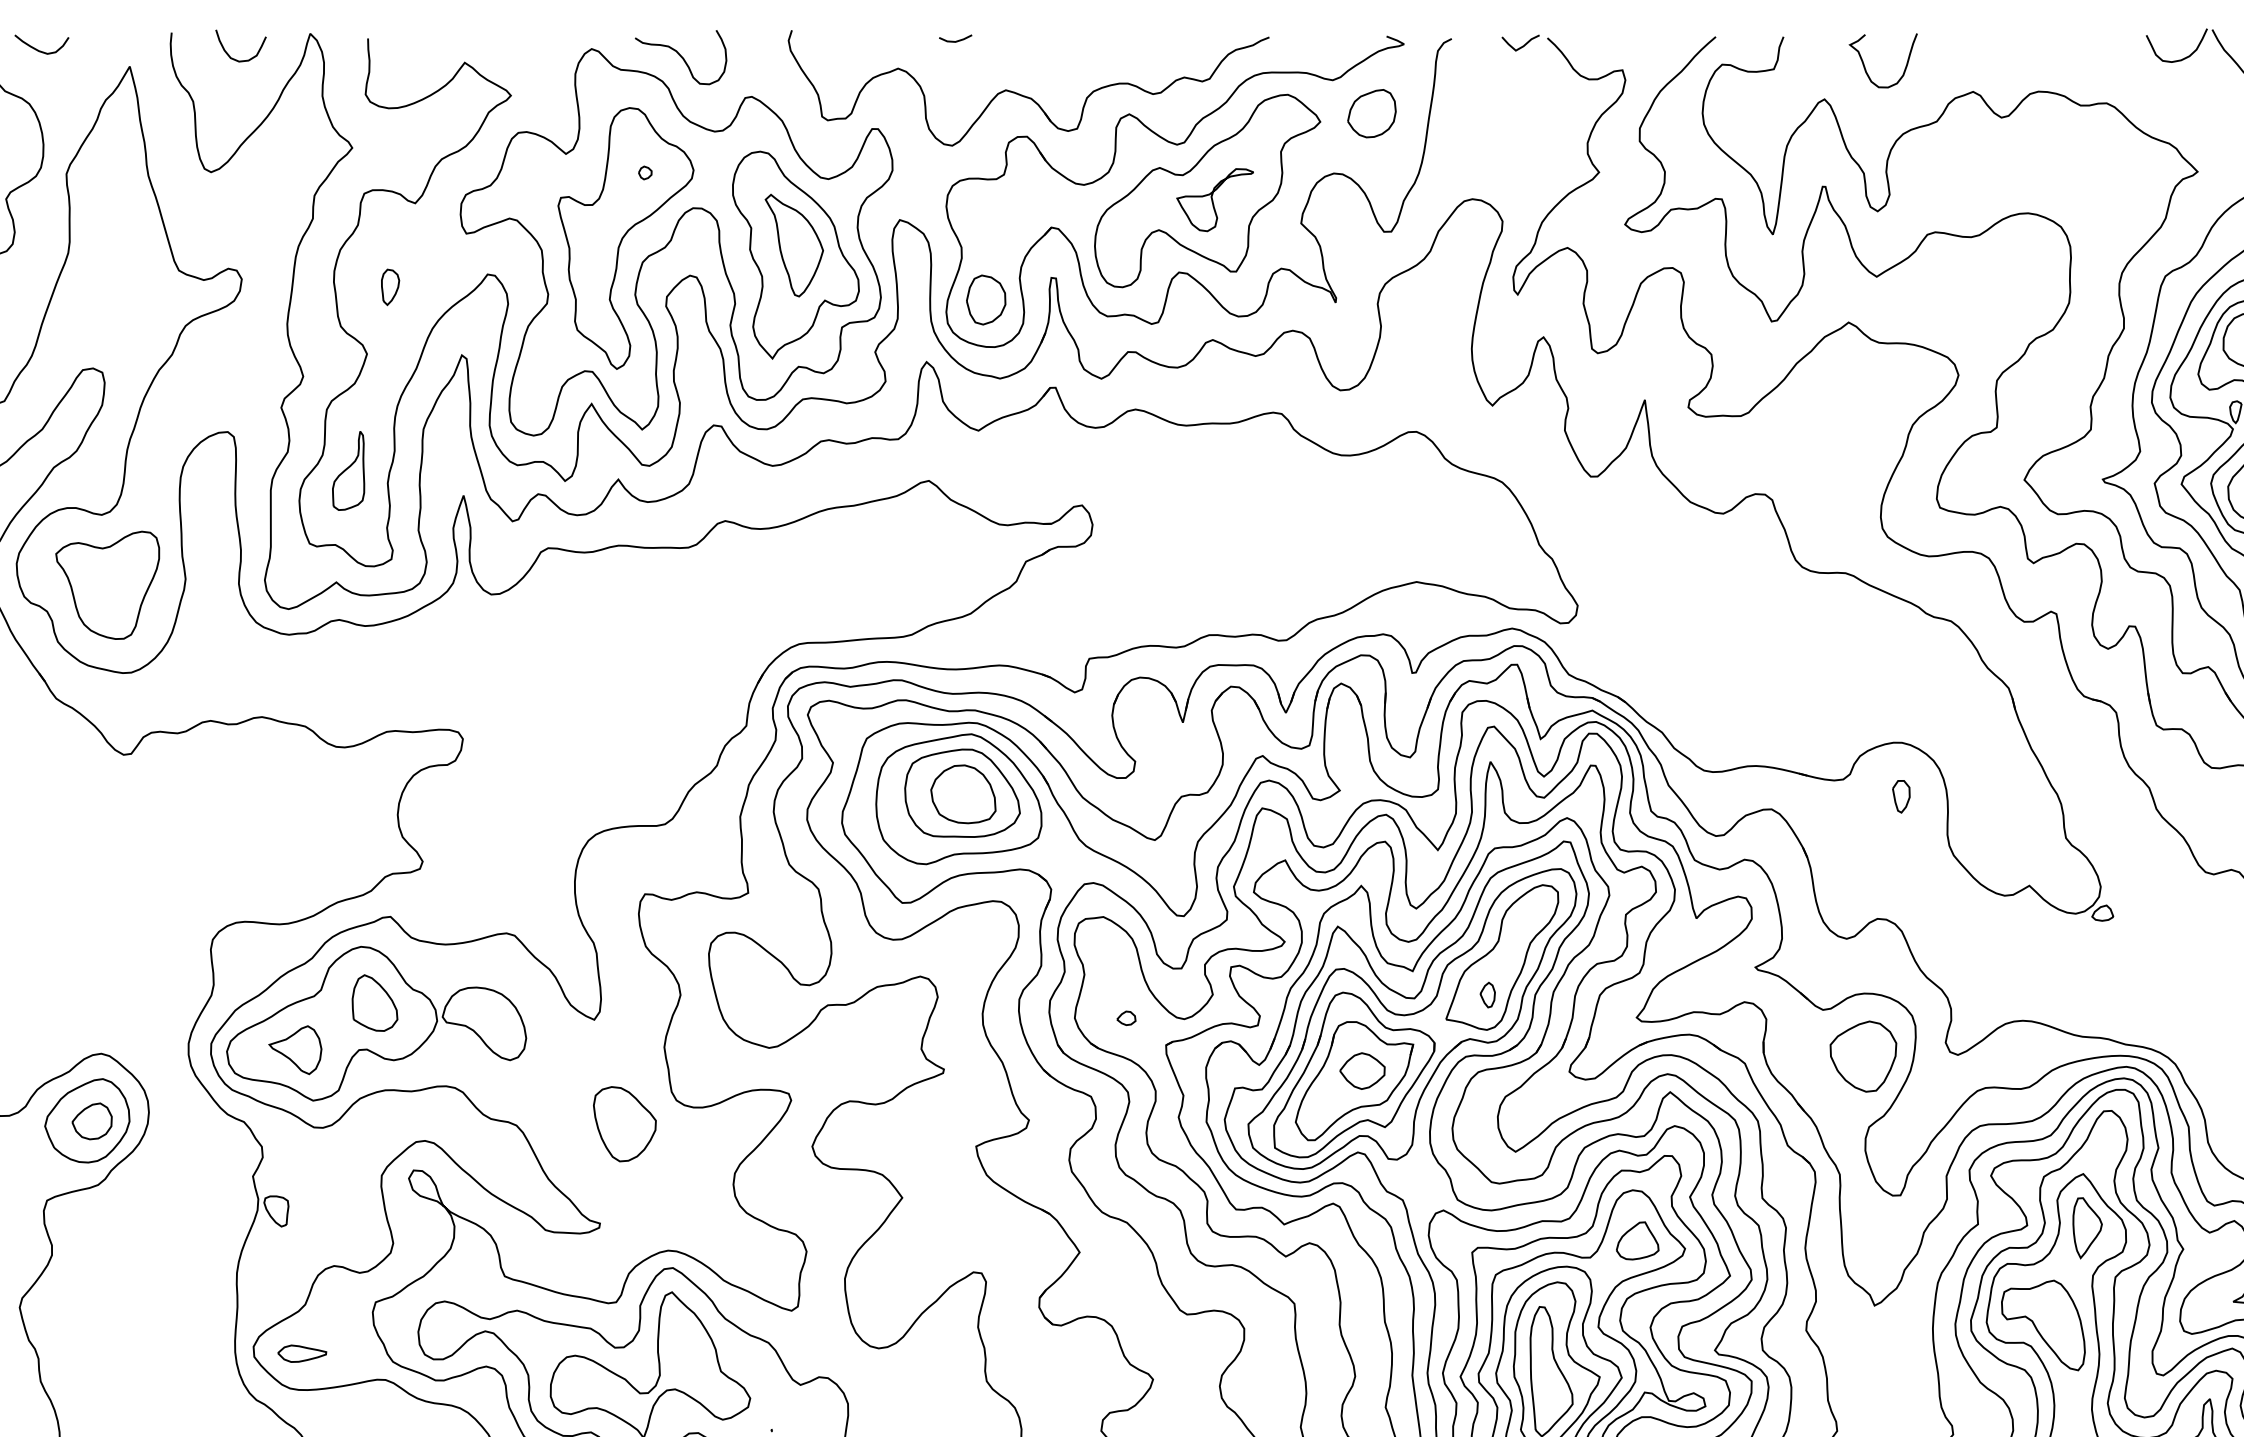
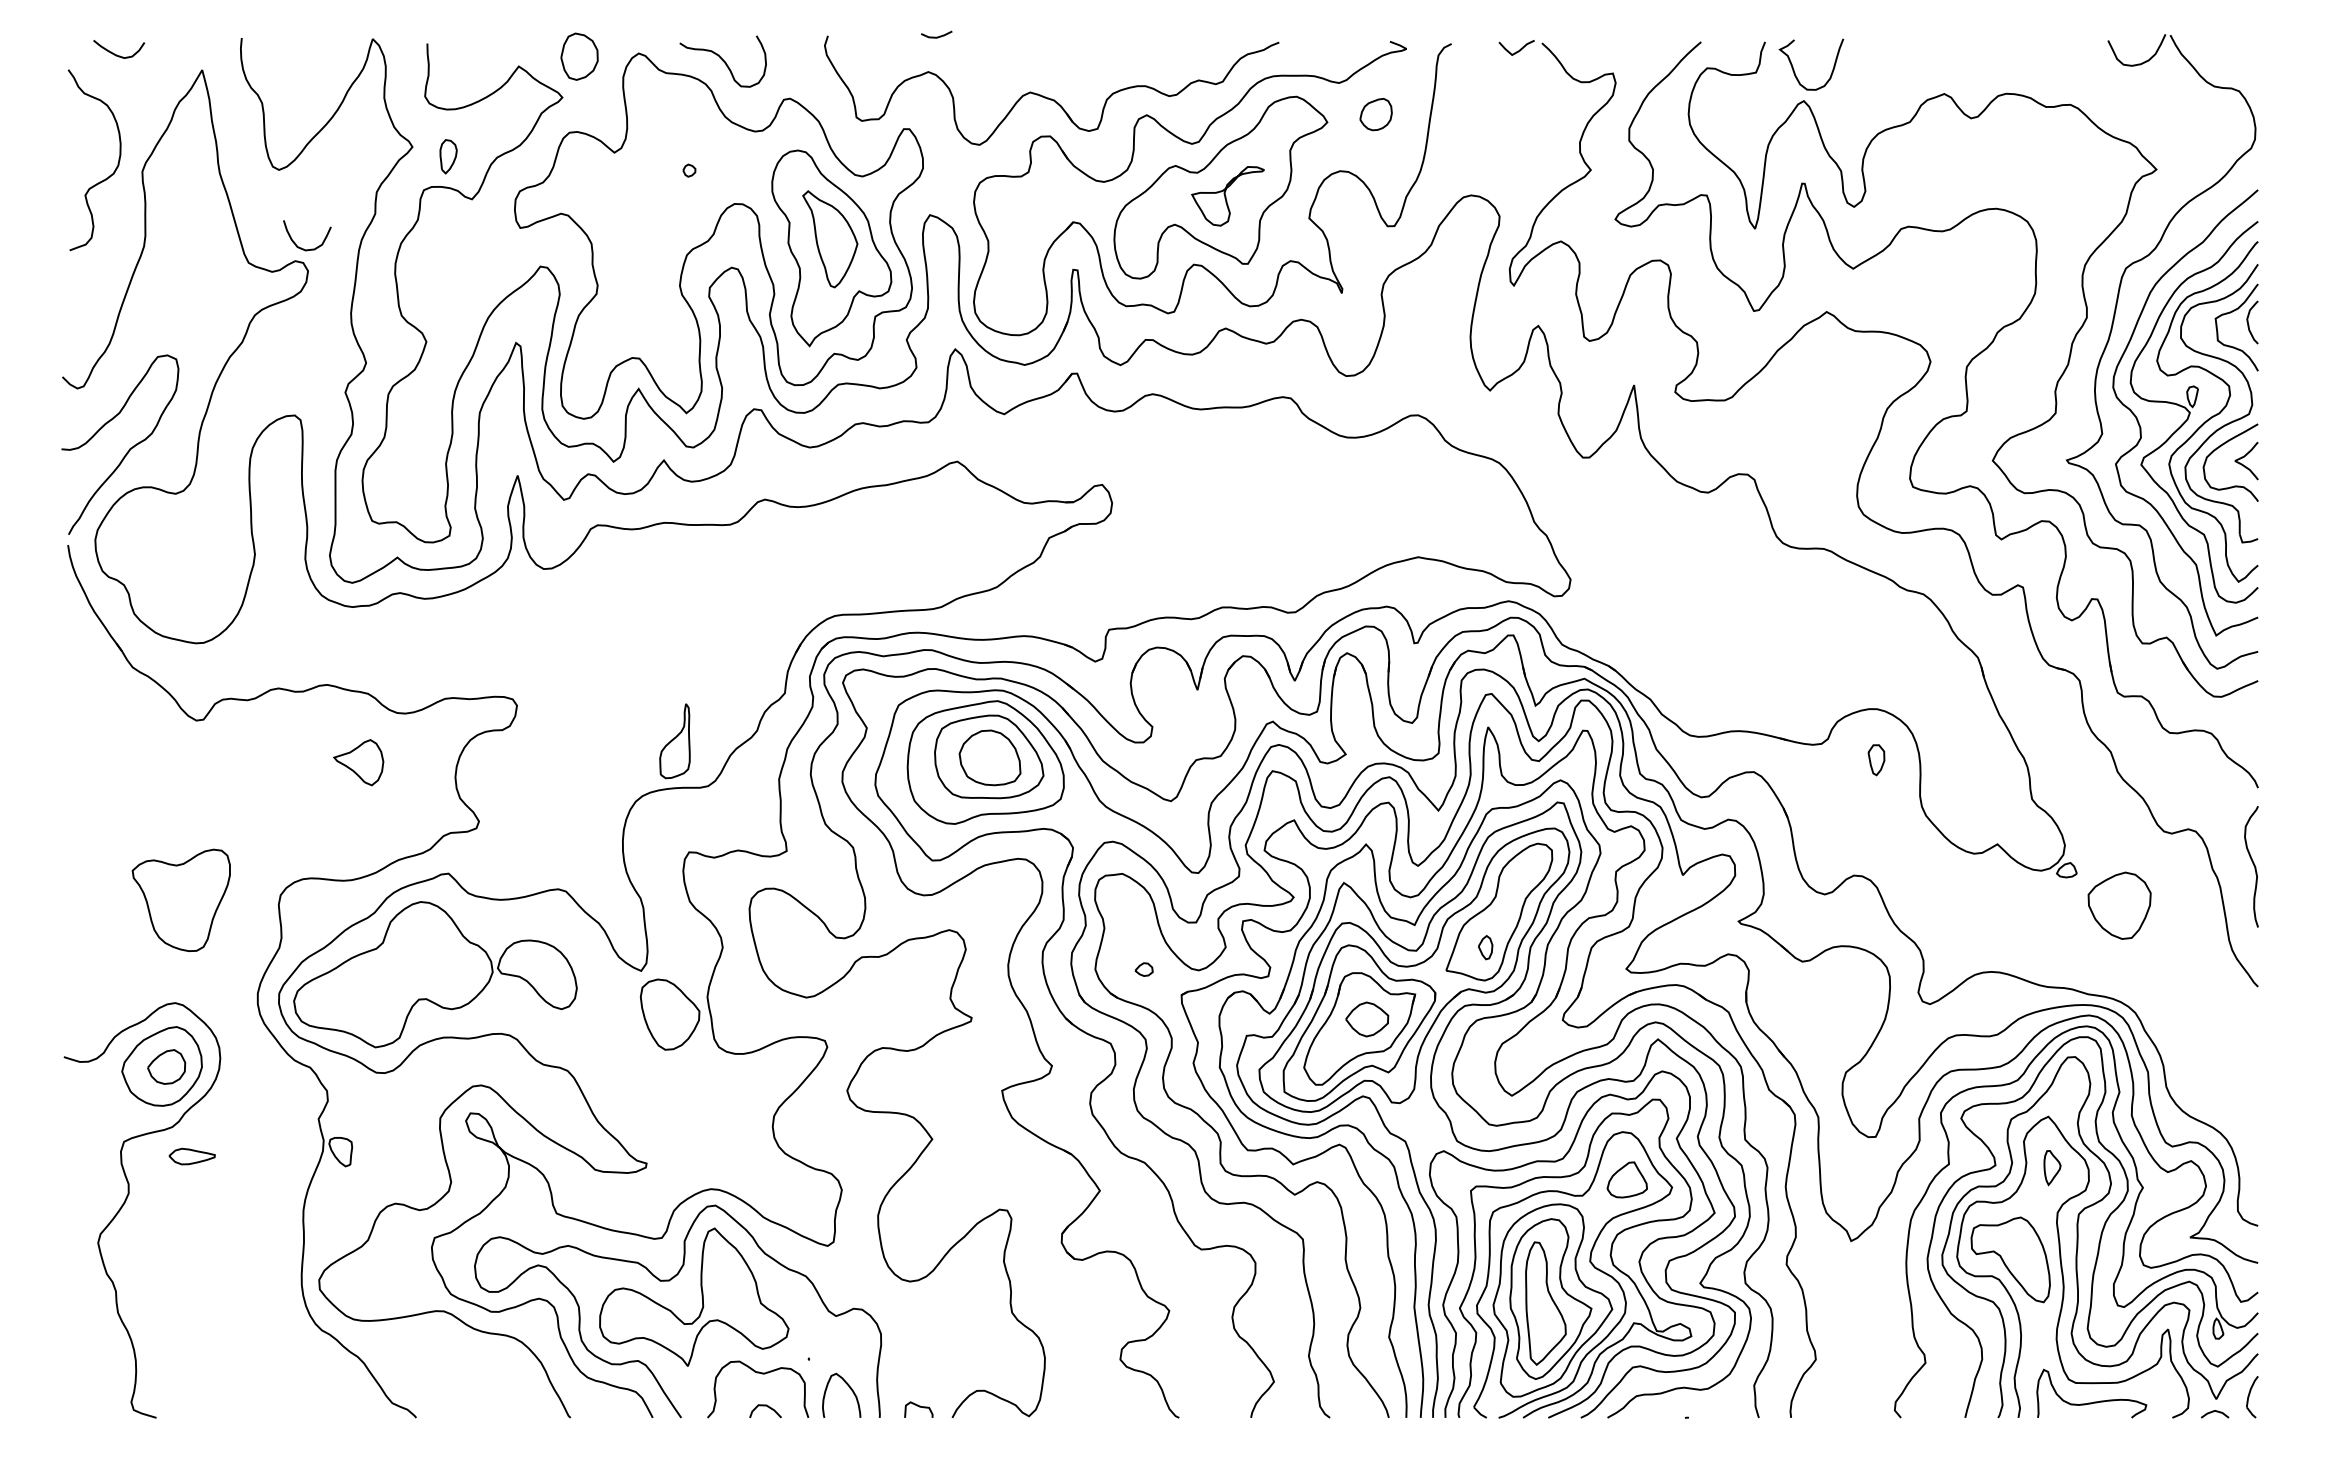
line: (955, 40) -> (936, 36), moved
curve: (234, 58) -> (301, 247), moved
curve: (1865, 65) -> (1794, 69), moved
part: (1371, 113) -> (1375, 114), size x0.7
part: (625, 238) -> (670, 232), removed
part: (390, 287) -> (448, 156), moved
part: (986, 299) -> (579, 56), moved
part: (348, 471) -> (674, 741), moved
part: (106, 584) -> (180, 899), moved
part: (374, 1003) -> (433, 955), removed
part: (295, 1049) -> (358, 762), moved
part: (1863, 1056) -> (2119, 905), moved
part: (624, 1124) -> (669, 1014), moved
part: (2087, 1227) -> (2052, 1167), size x0.6
part: (301, 1353) -> (191, 1156), moved

